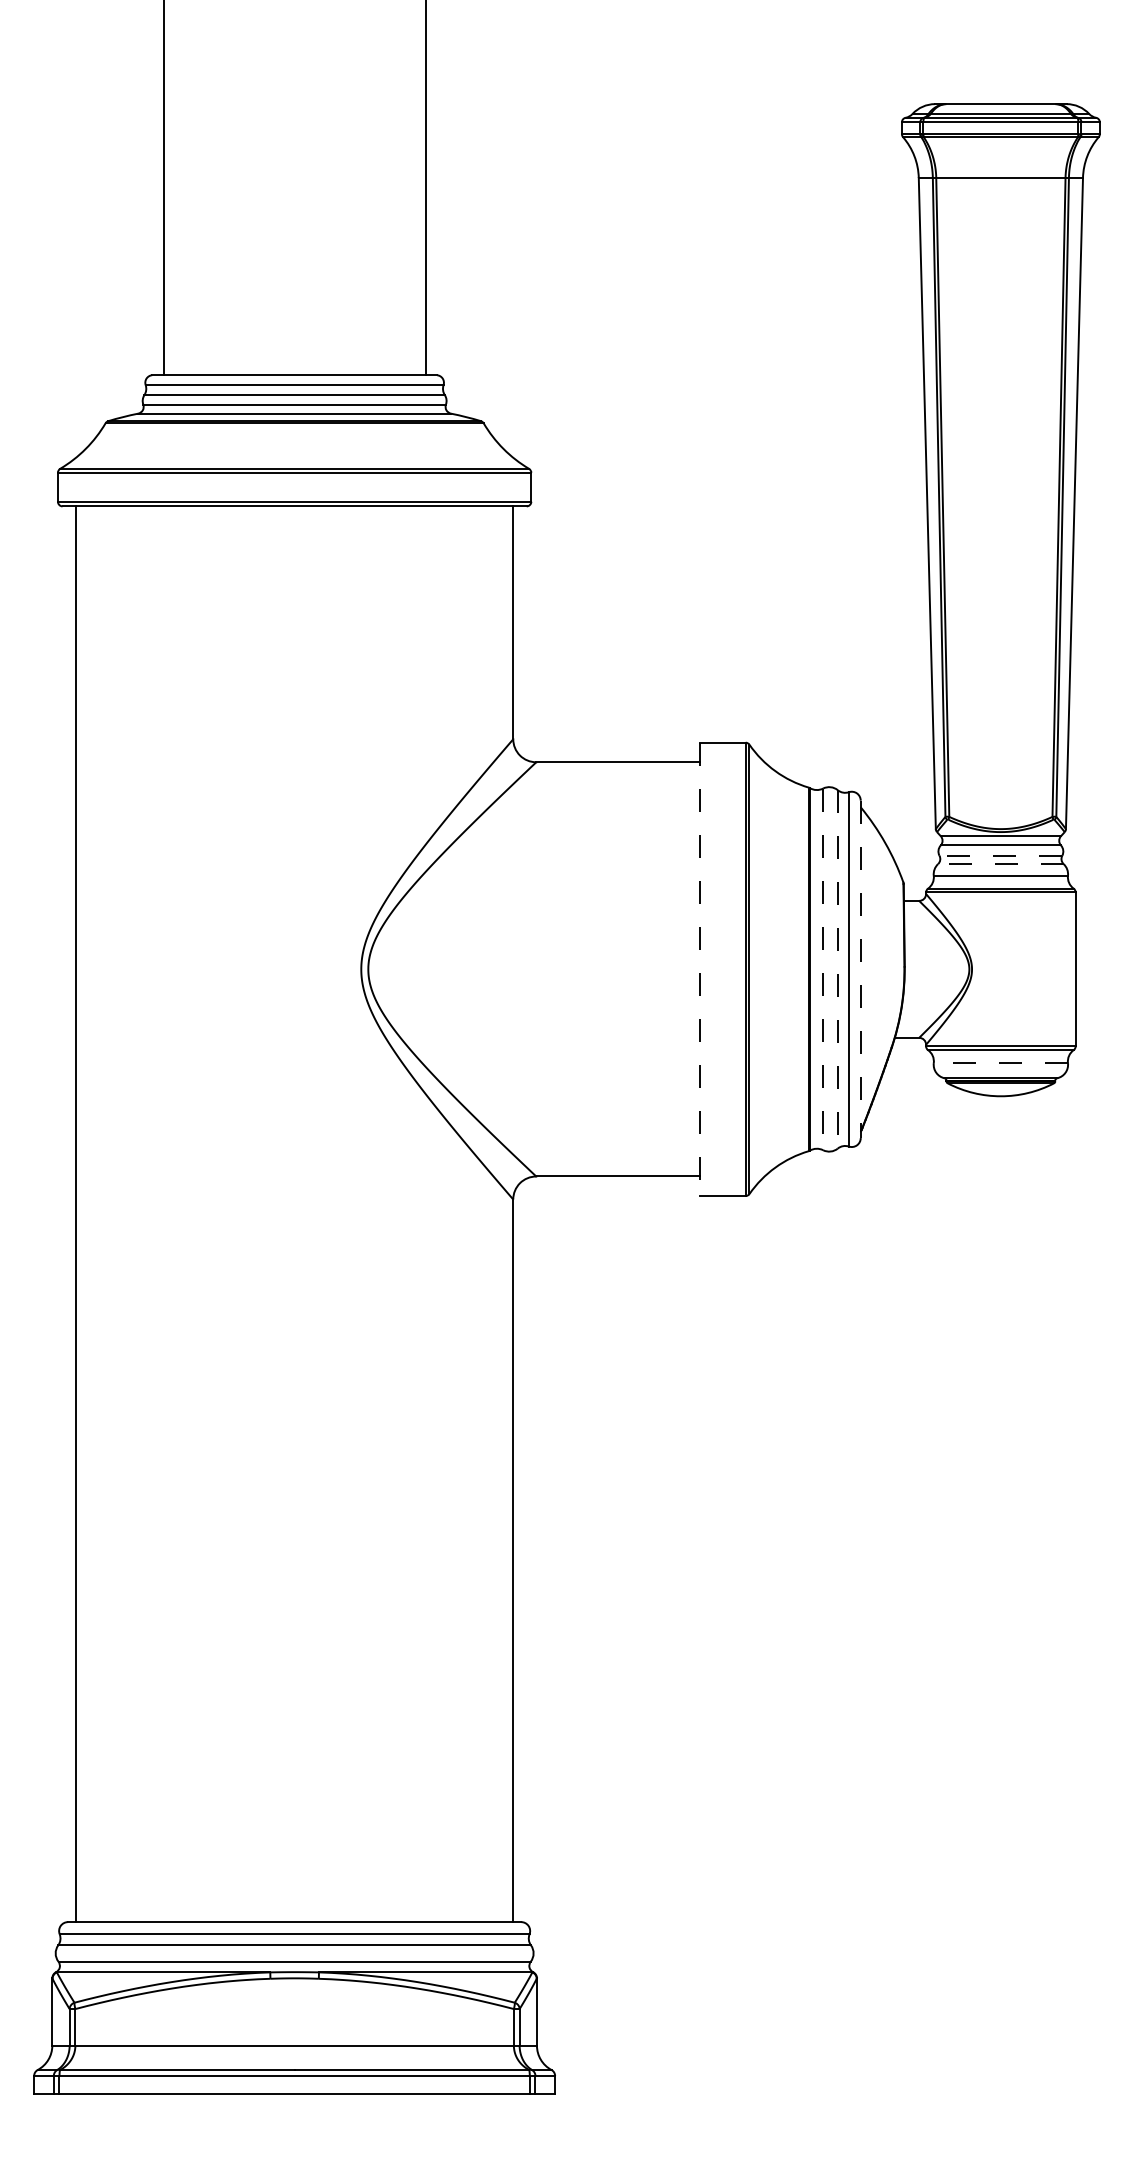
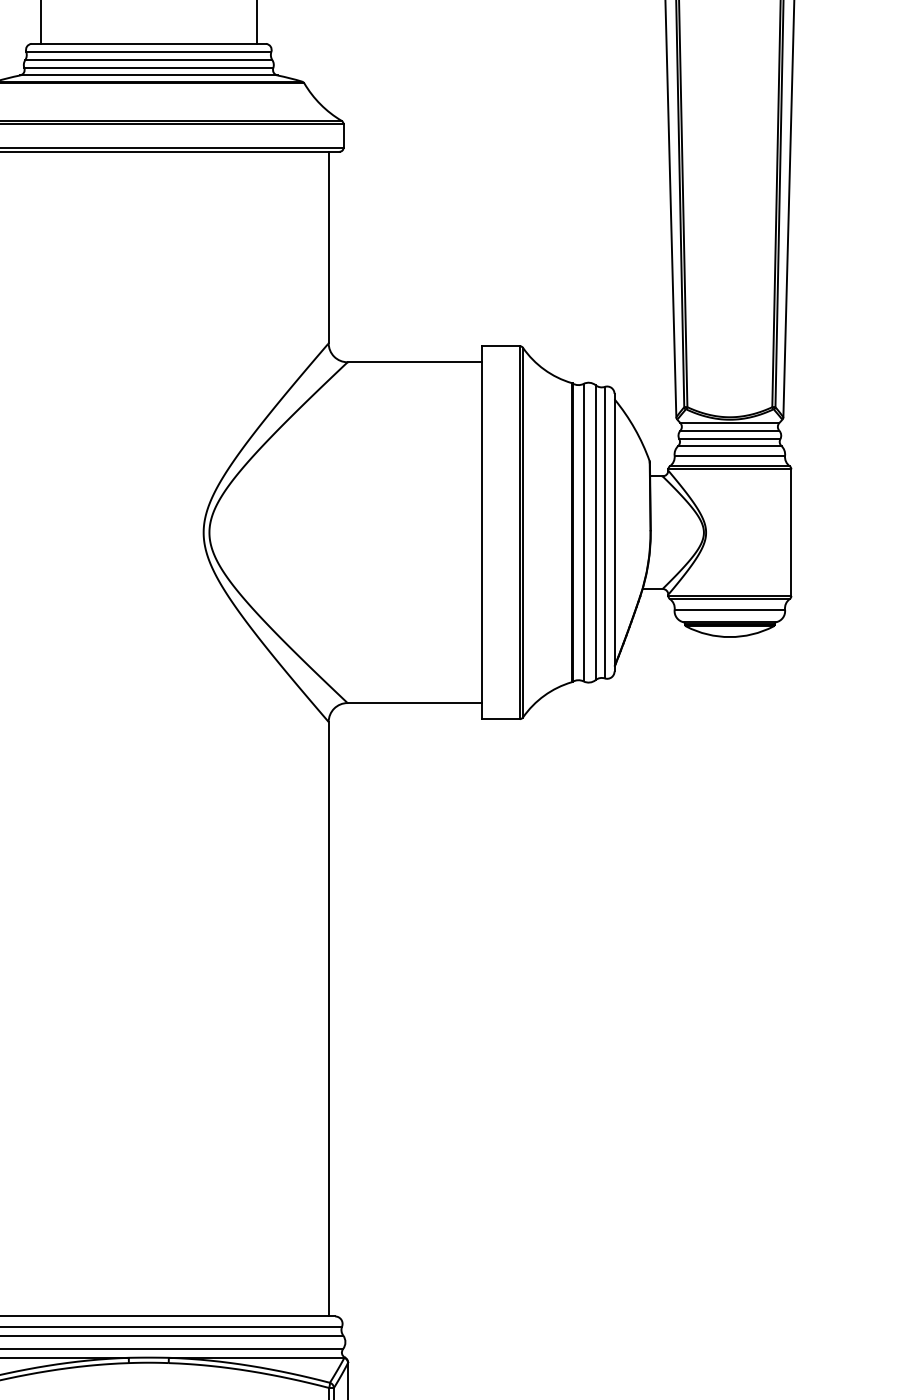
line: (1000, 855) -> (729, 438), dashed -> solid
line: (1000, 864) -> (729, 446), dashed -> solid
line: (699, 969) -> (481, 532), dashed -> solid
line: (823, 969) -> (583, 532), dashed -> solid
line: (837, 969) -> (595, 532), dashed -> solid
line: (860, 969) -> (614, 532), dashed -> solid
line: (1000, 1063) -> (729, 610), dashed -> solid

